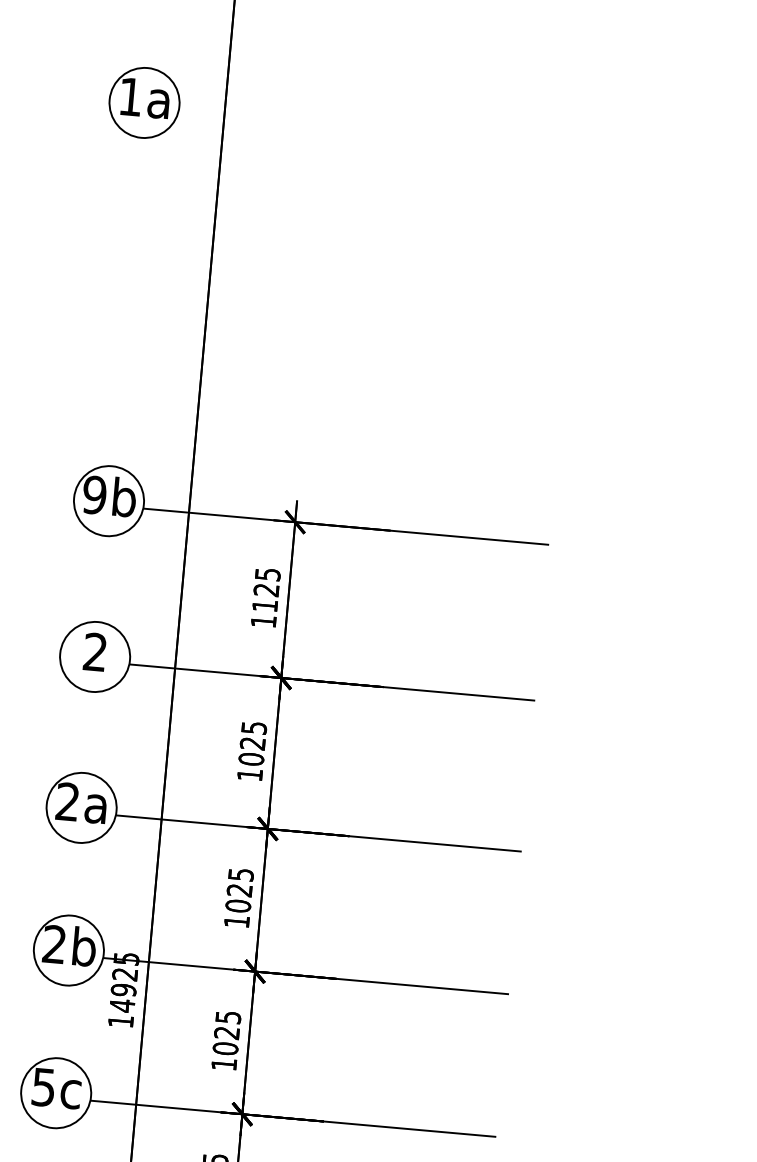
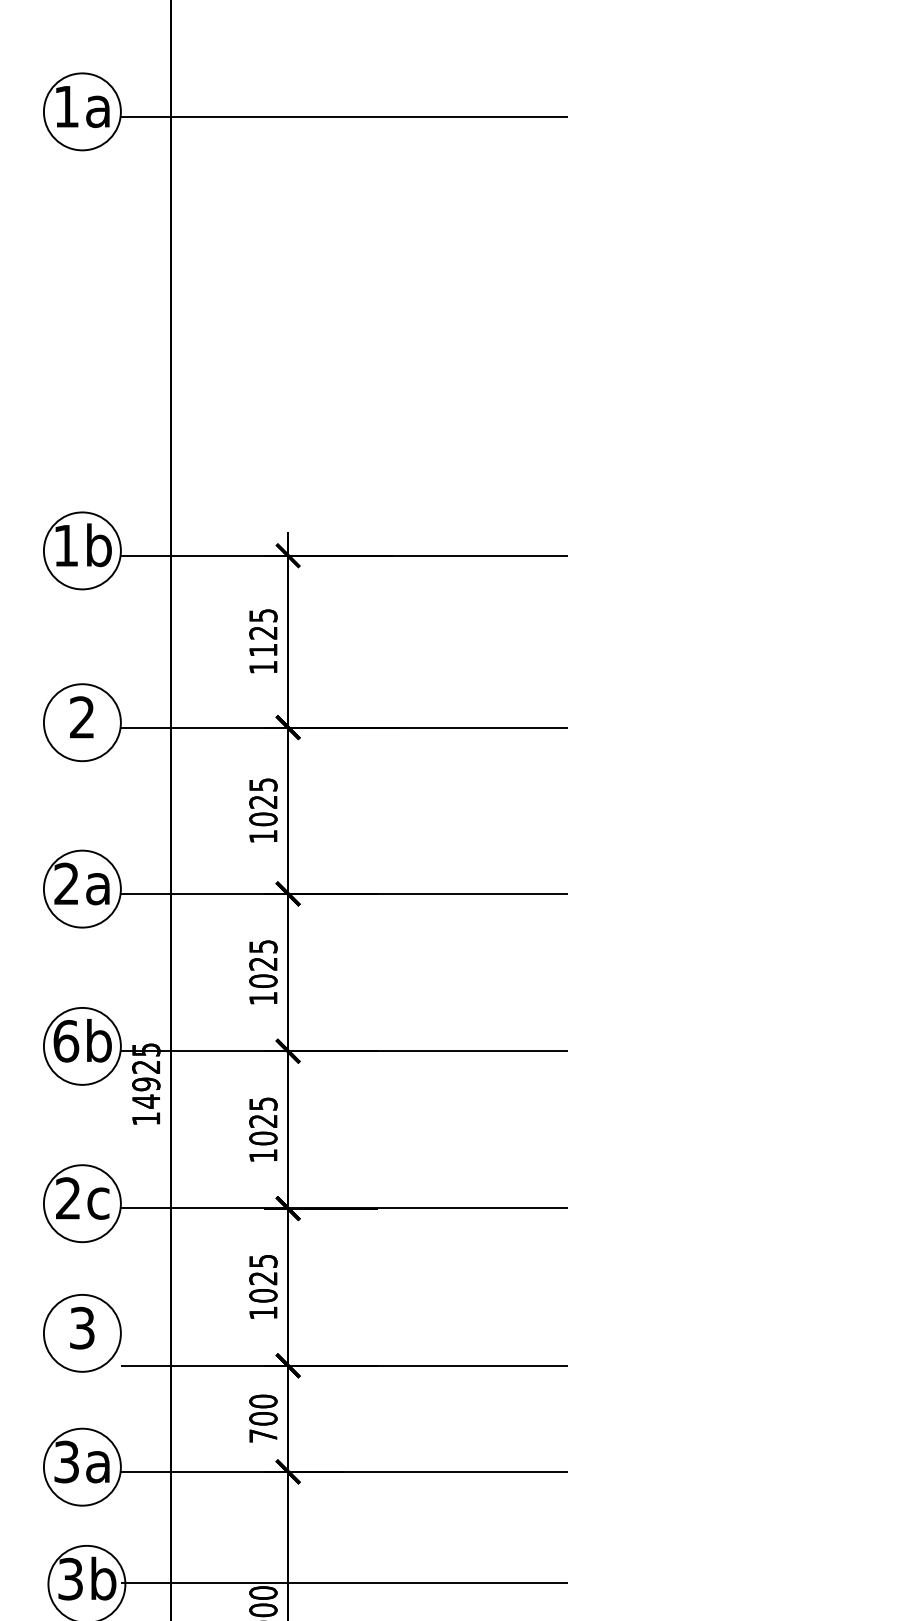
line: (381, 128) -> (344, 116), added
text: (94, 494) -> (65, 545), 9b -> 1b
text: (54, 944) -> (66, 1041), 2b -> 6b
text: (43, 1087) -> (68, 1198), 5c -> 2c

